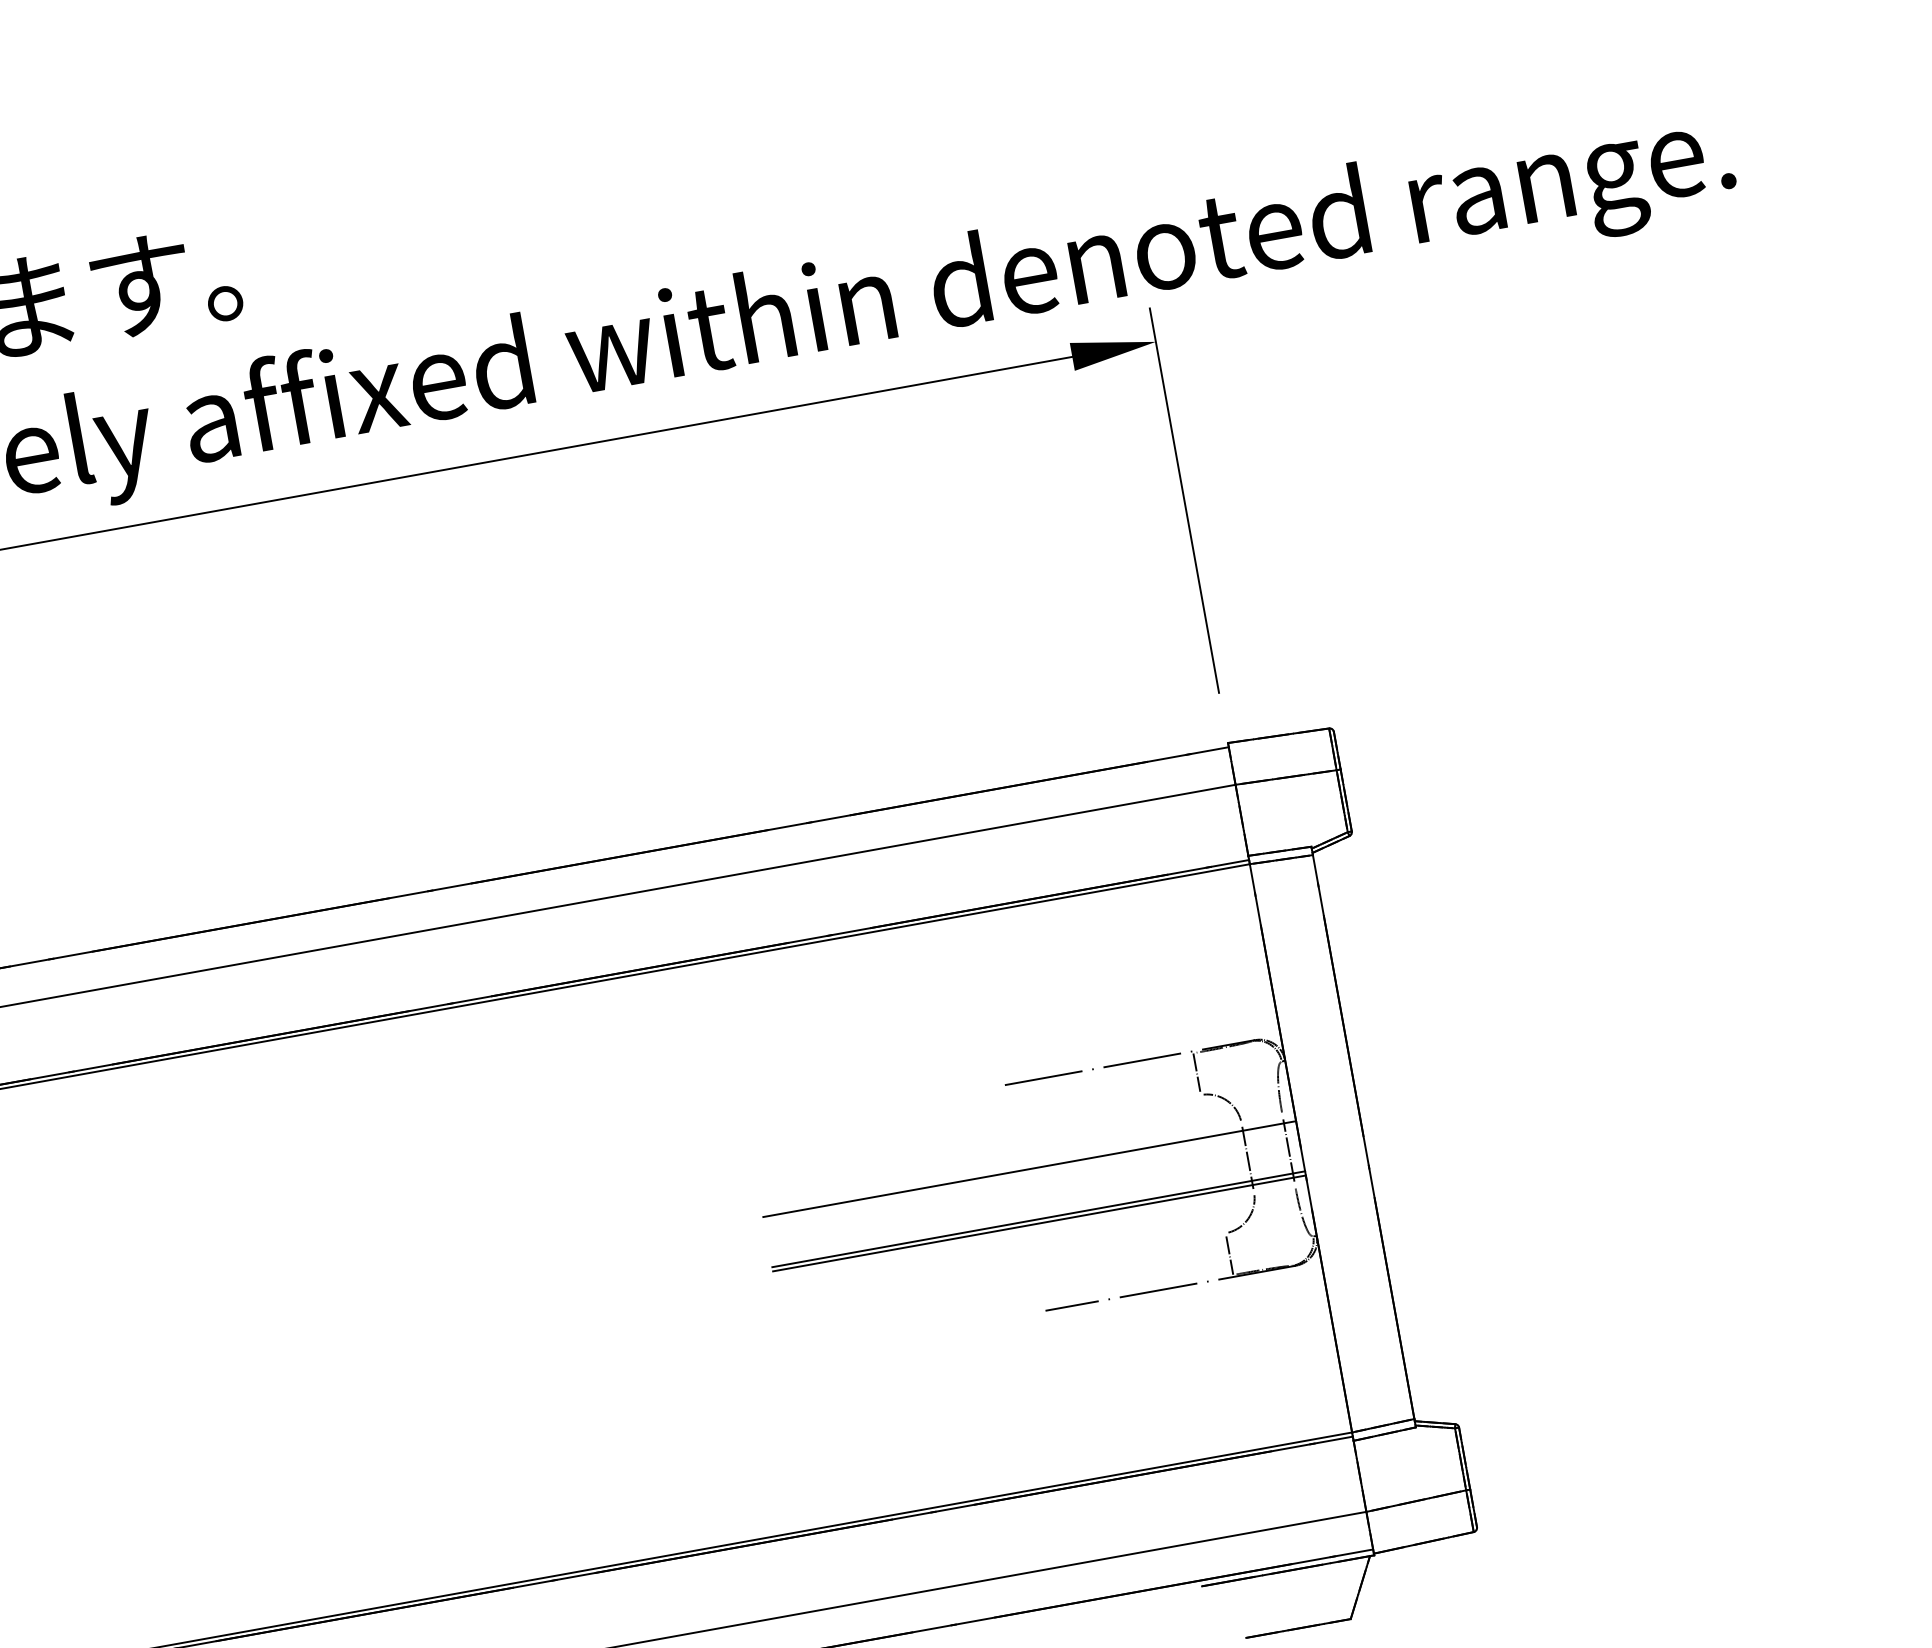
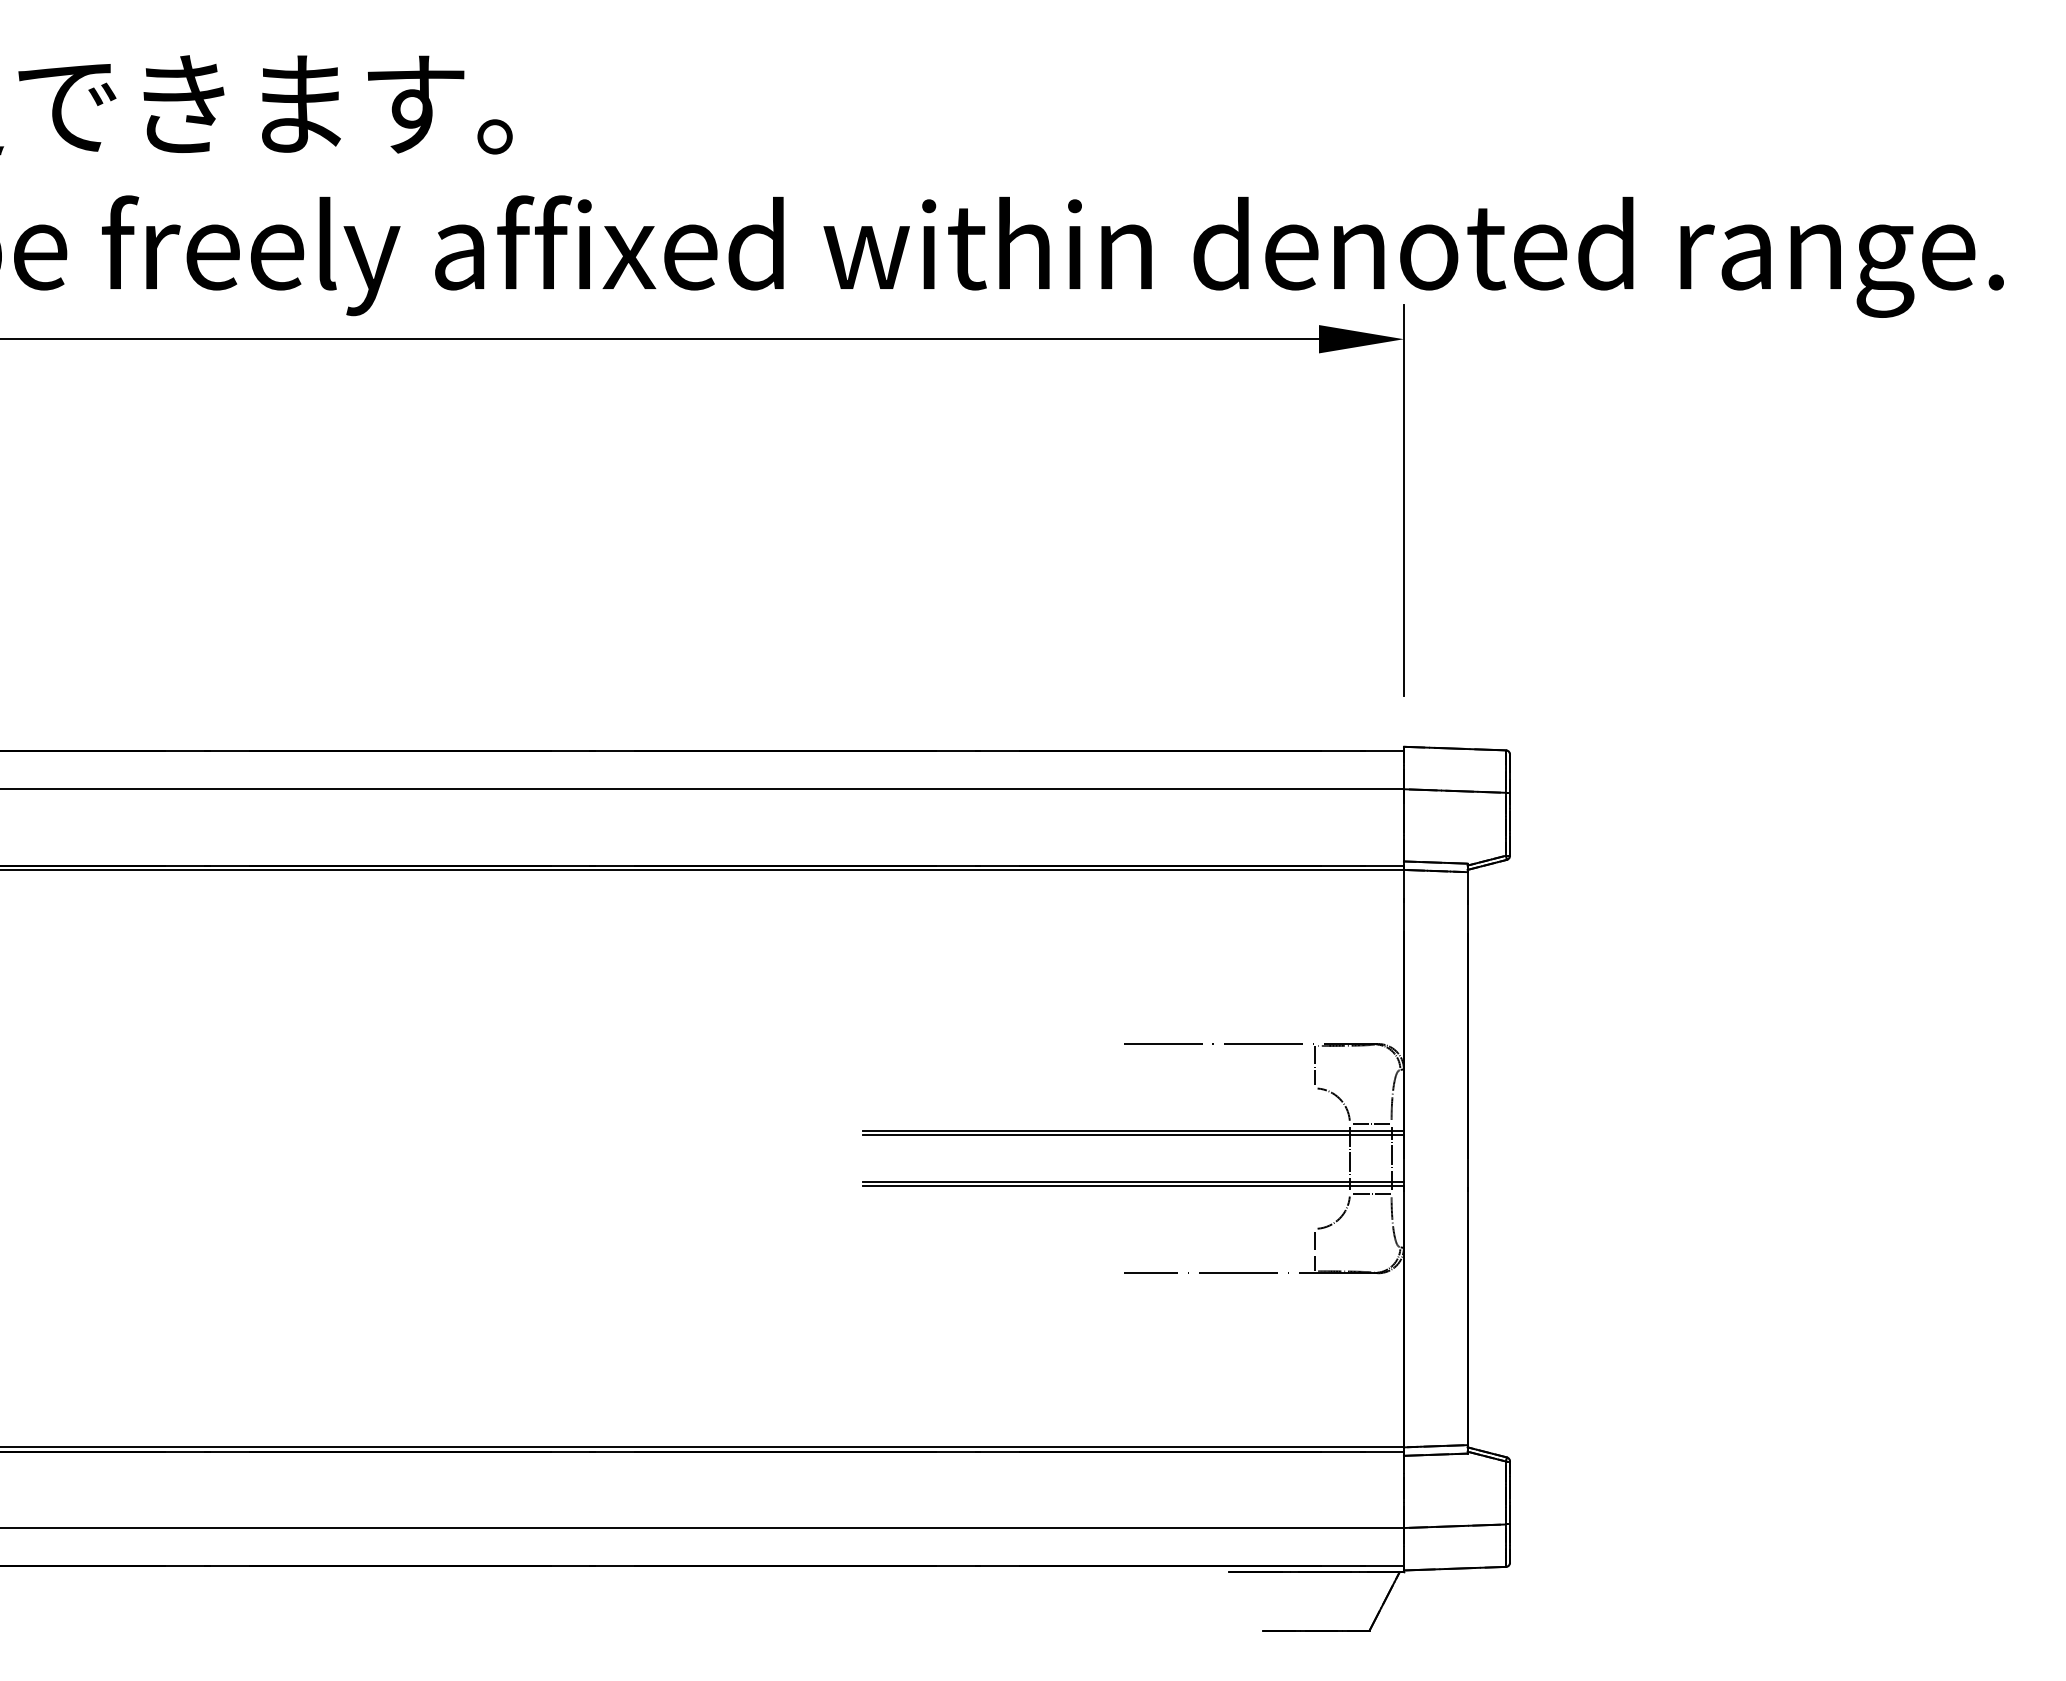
line: (1262, 1119) -> (1371, 1123), added
line: (1029, 1173) -> (1132, 1135), added
line: (1275, 1188) -> (1371, 1193), added

